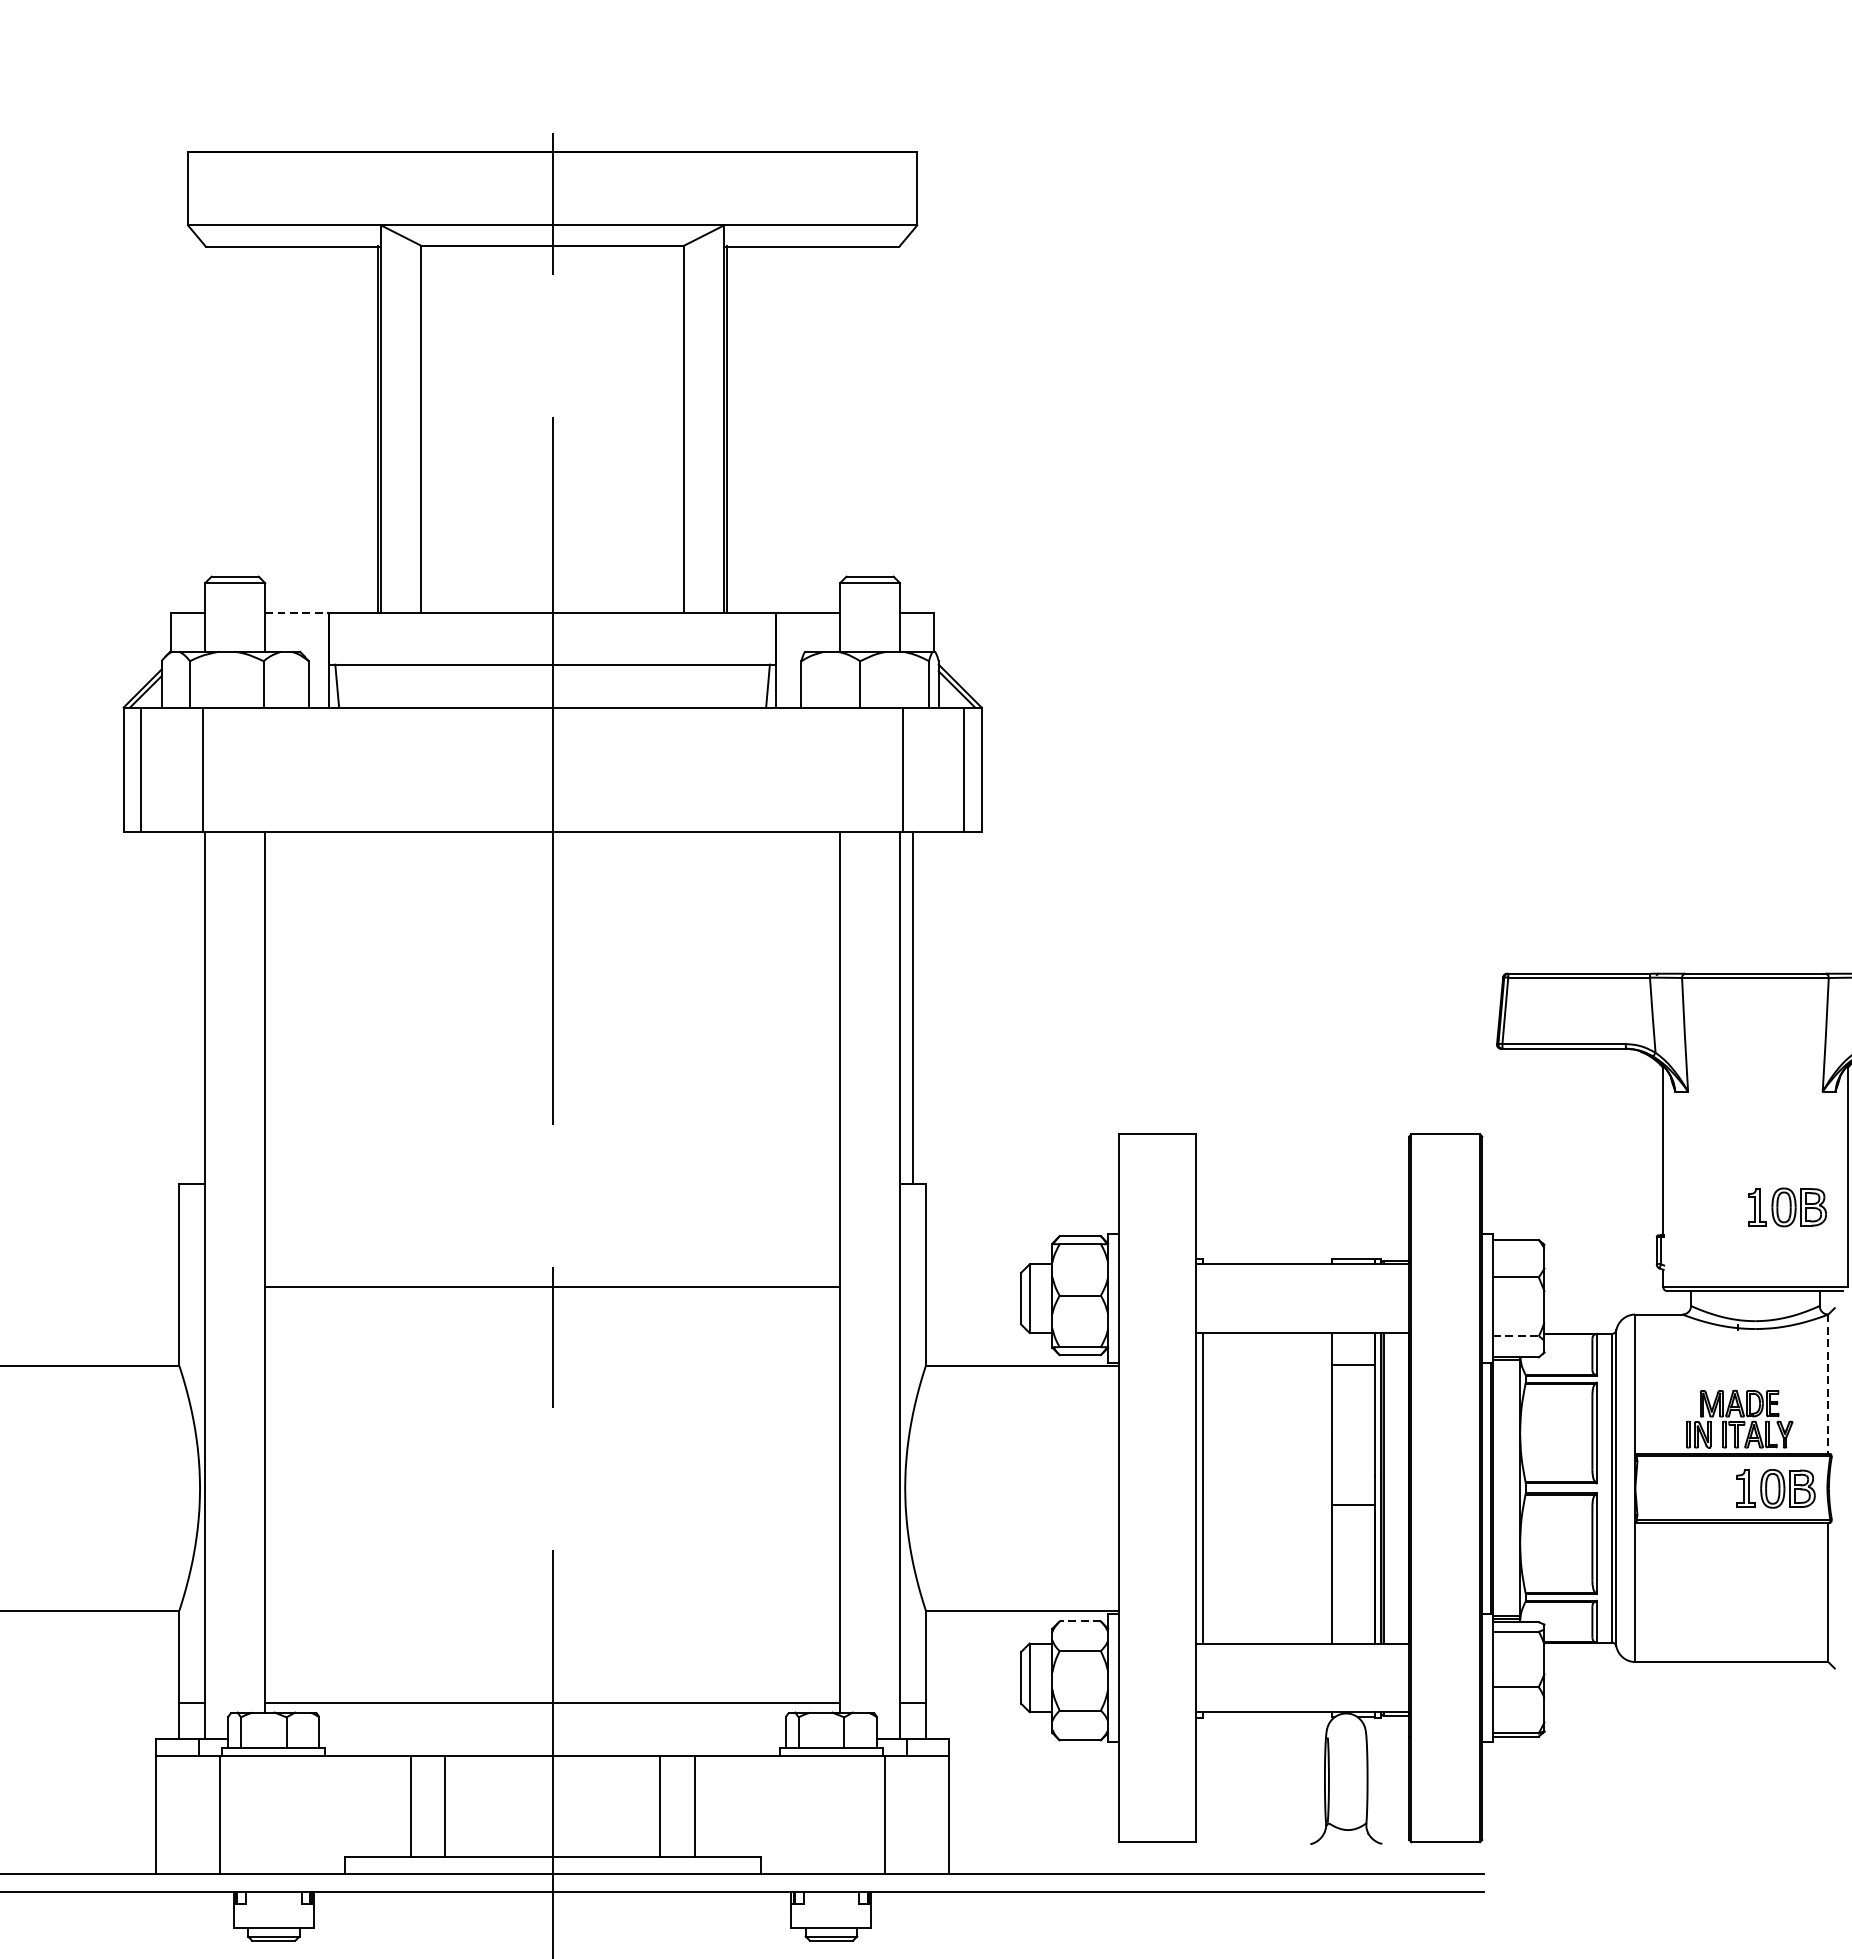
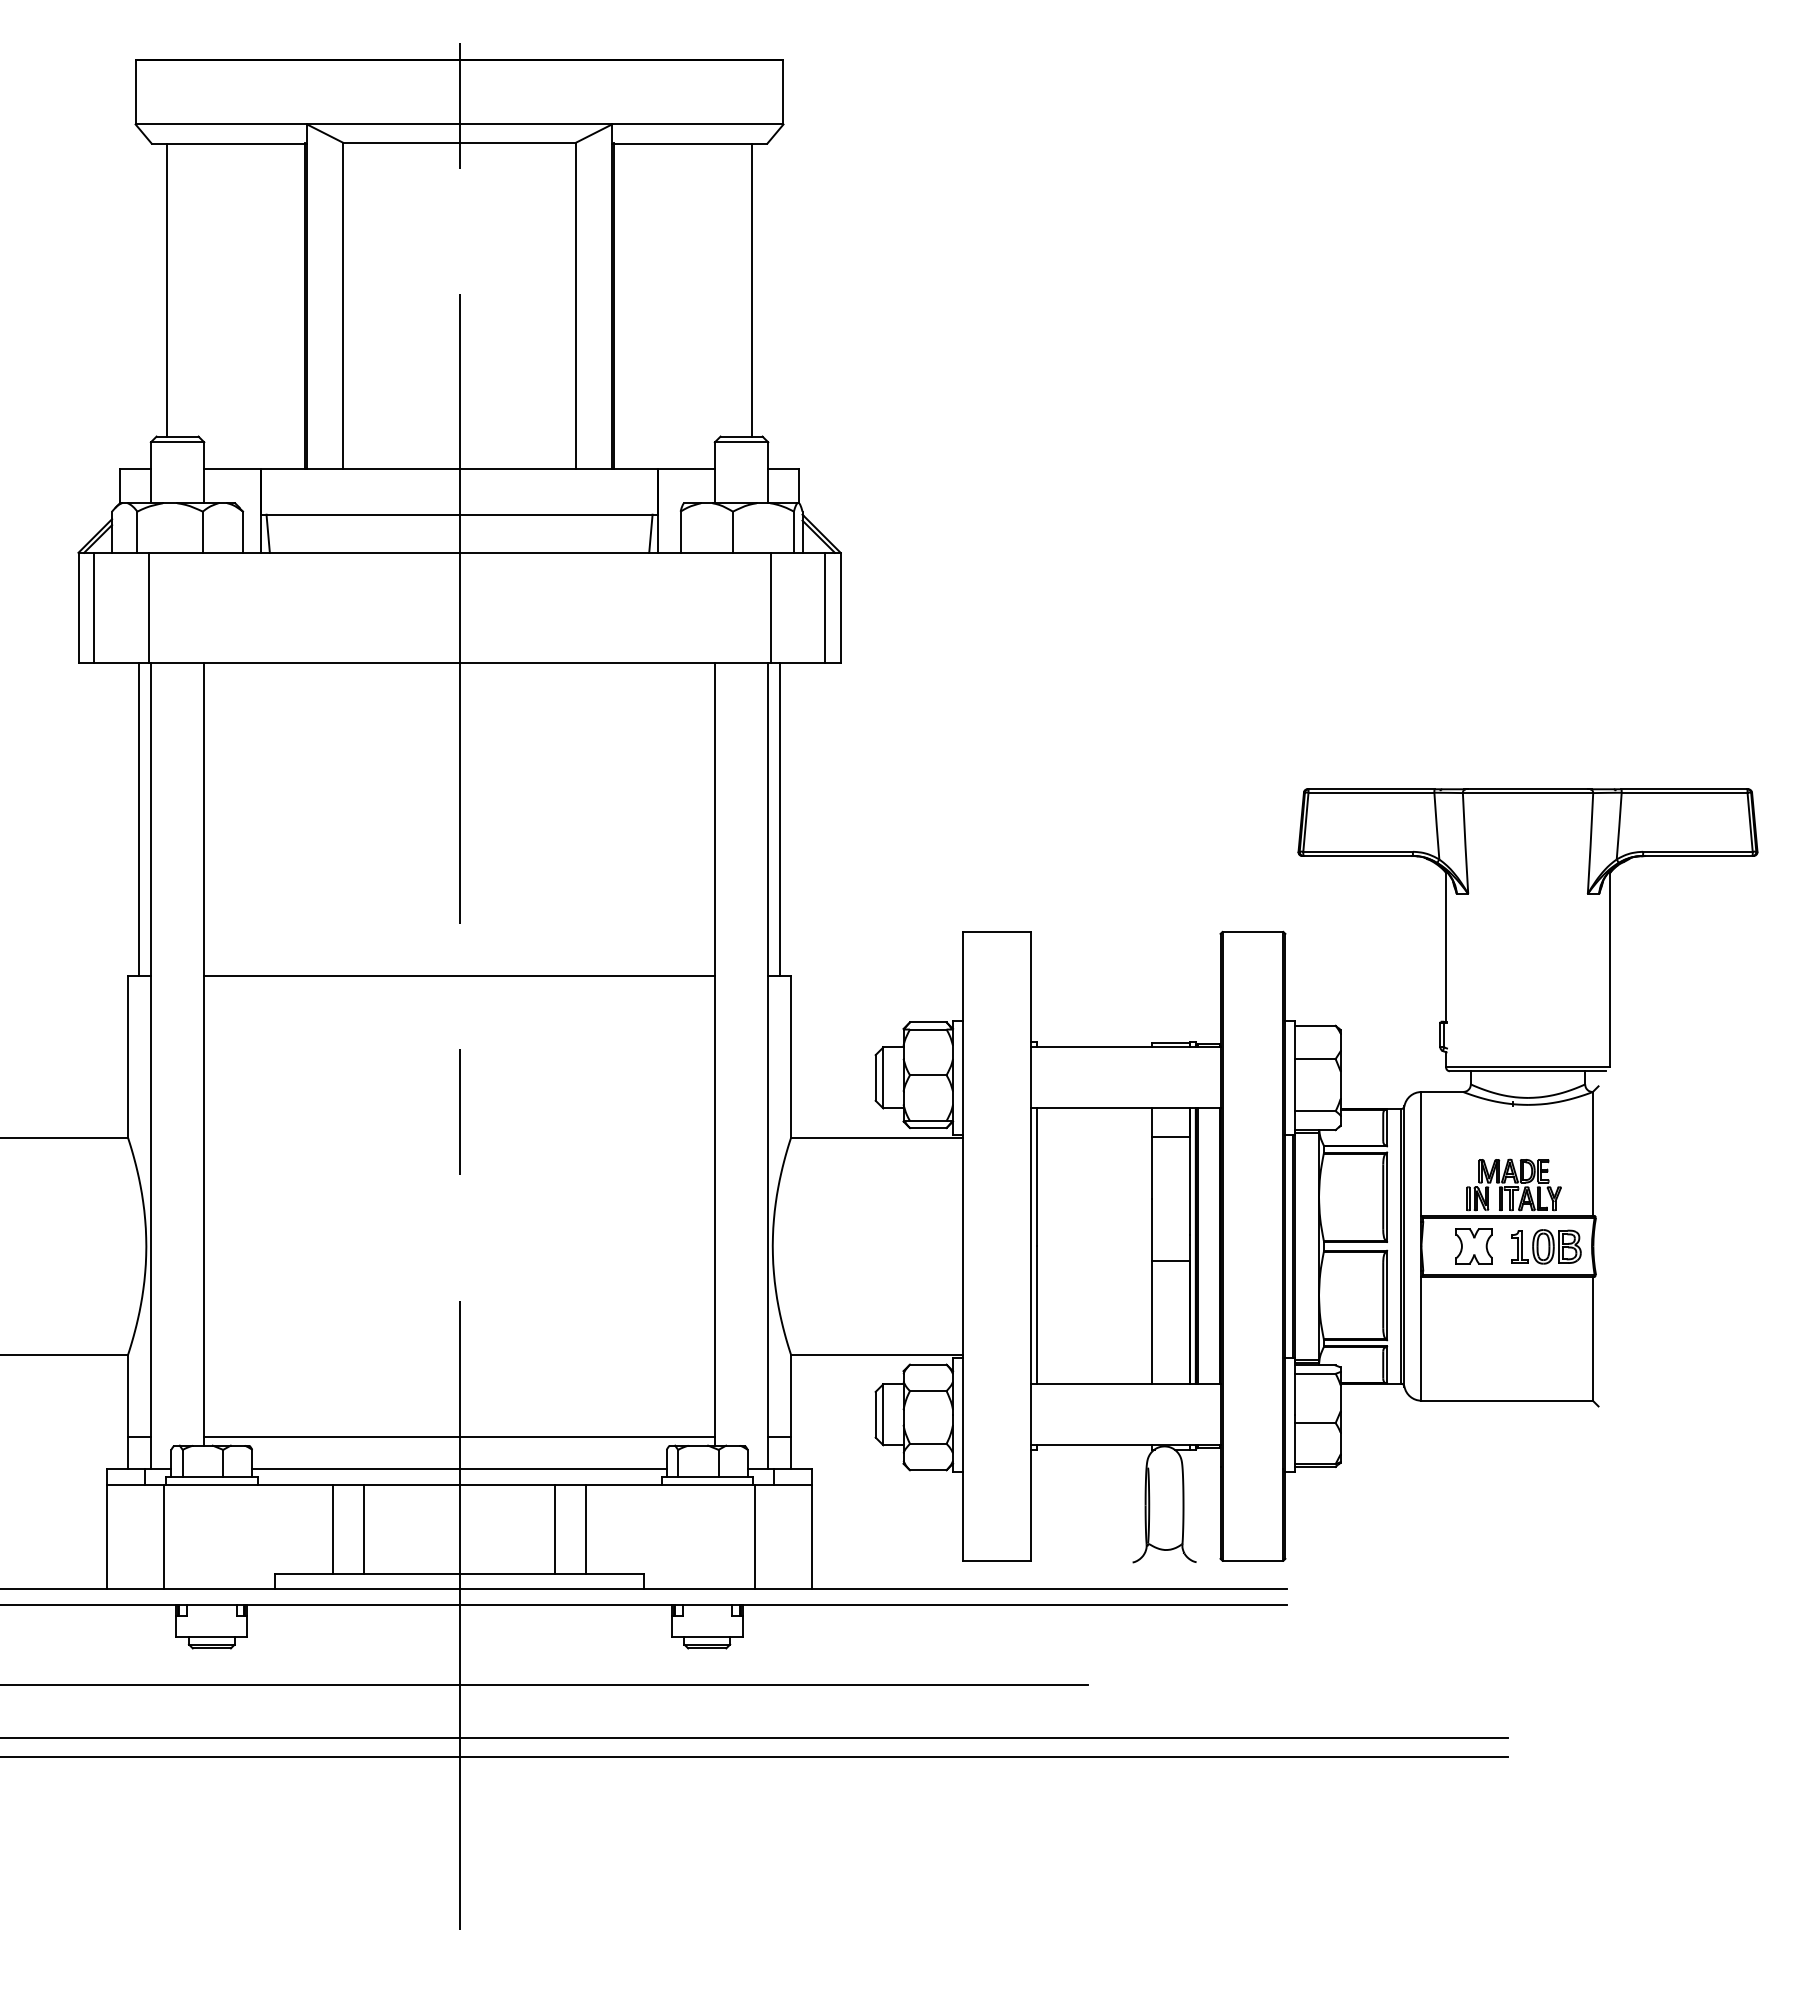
line: (223, 411) -> (167, 289), added
line: (881, 411) -> (751, 289), added
line: (298, 612) -> (233, 468), dashed -> solid
line: (192, 1007) -> (139, 819), added
part: (1787, 1207) -> (1556, 996), removed
line: (552, 1286) -> (459, 975), moved
line: (1516, 1336) -> (1315, 1111), dashed -> solid
line: (1827, 1383) -> (1592, 1153), dashed -> solid
part: (1694, 1488) -> (1473, 1246), added
line: (1079, 1621) -> (927, 1364), dashed -> solid
line: (552, 1739) -> (459, 1469), added

